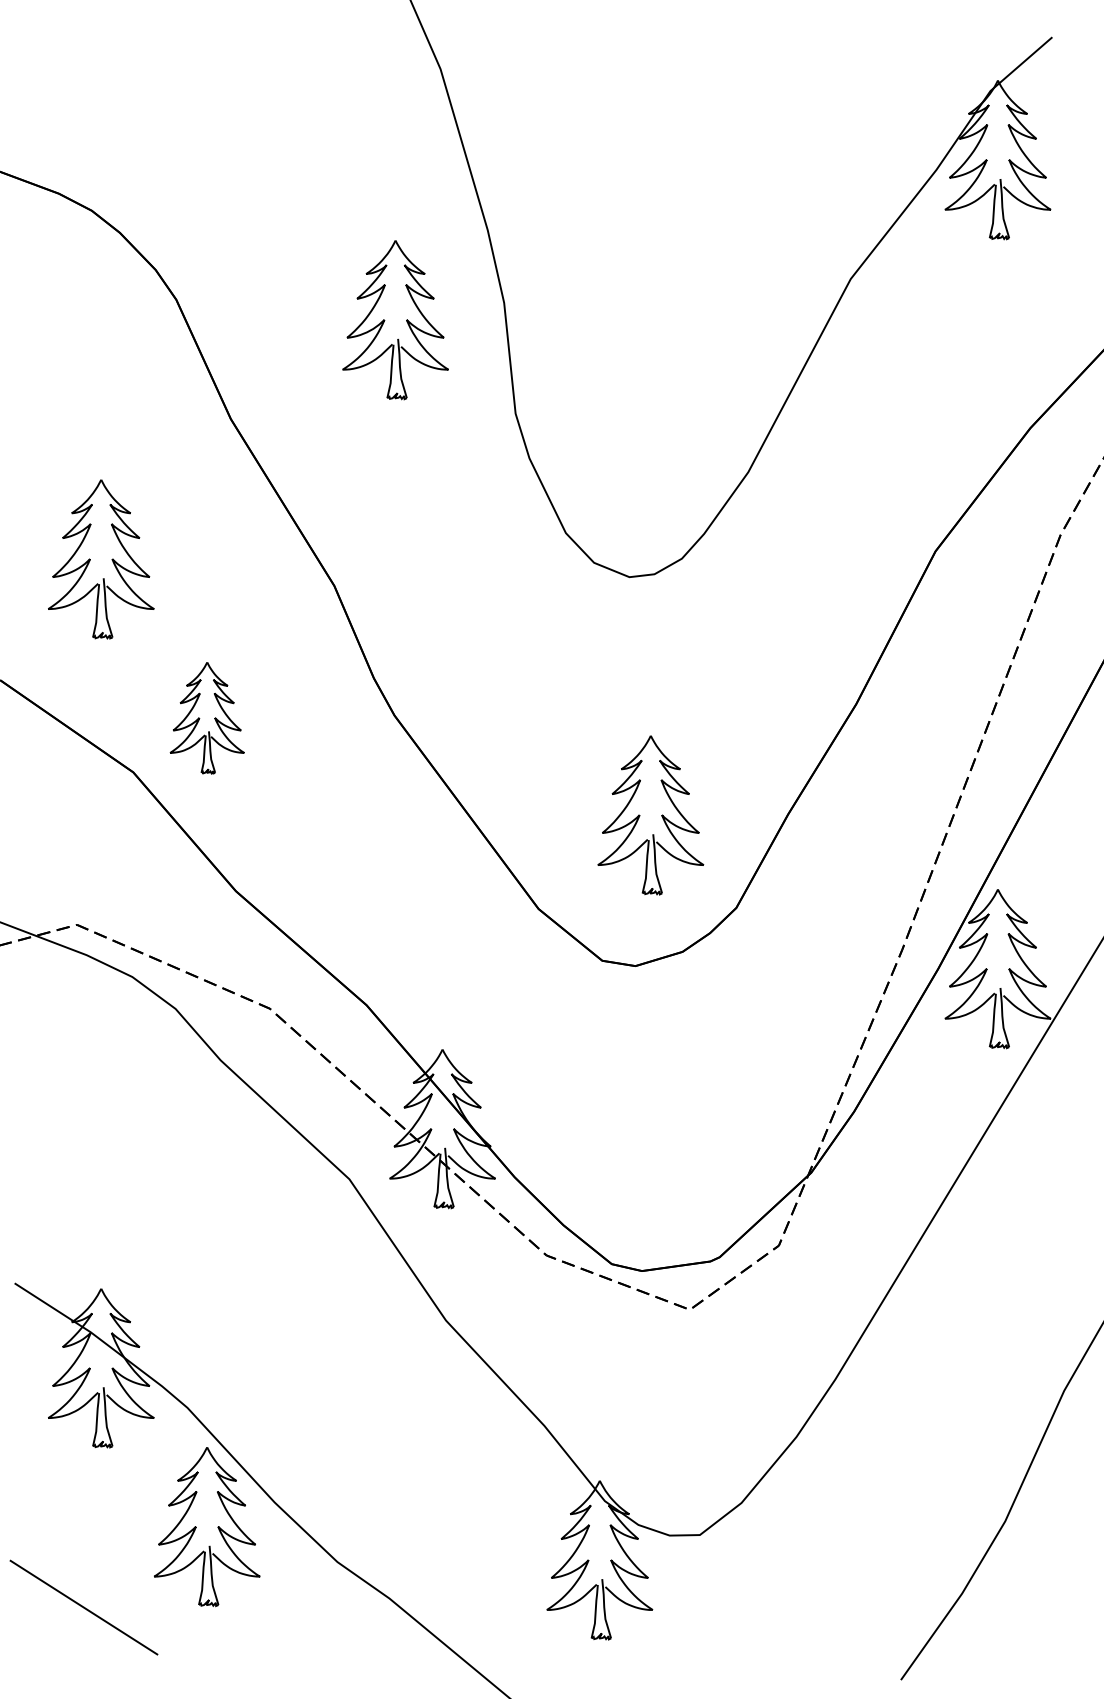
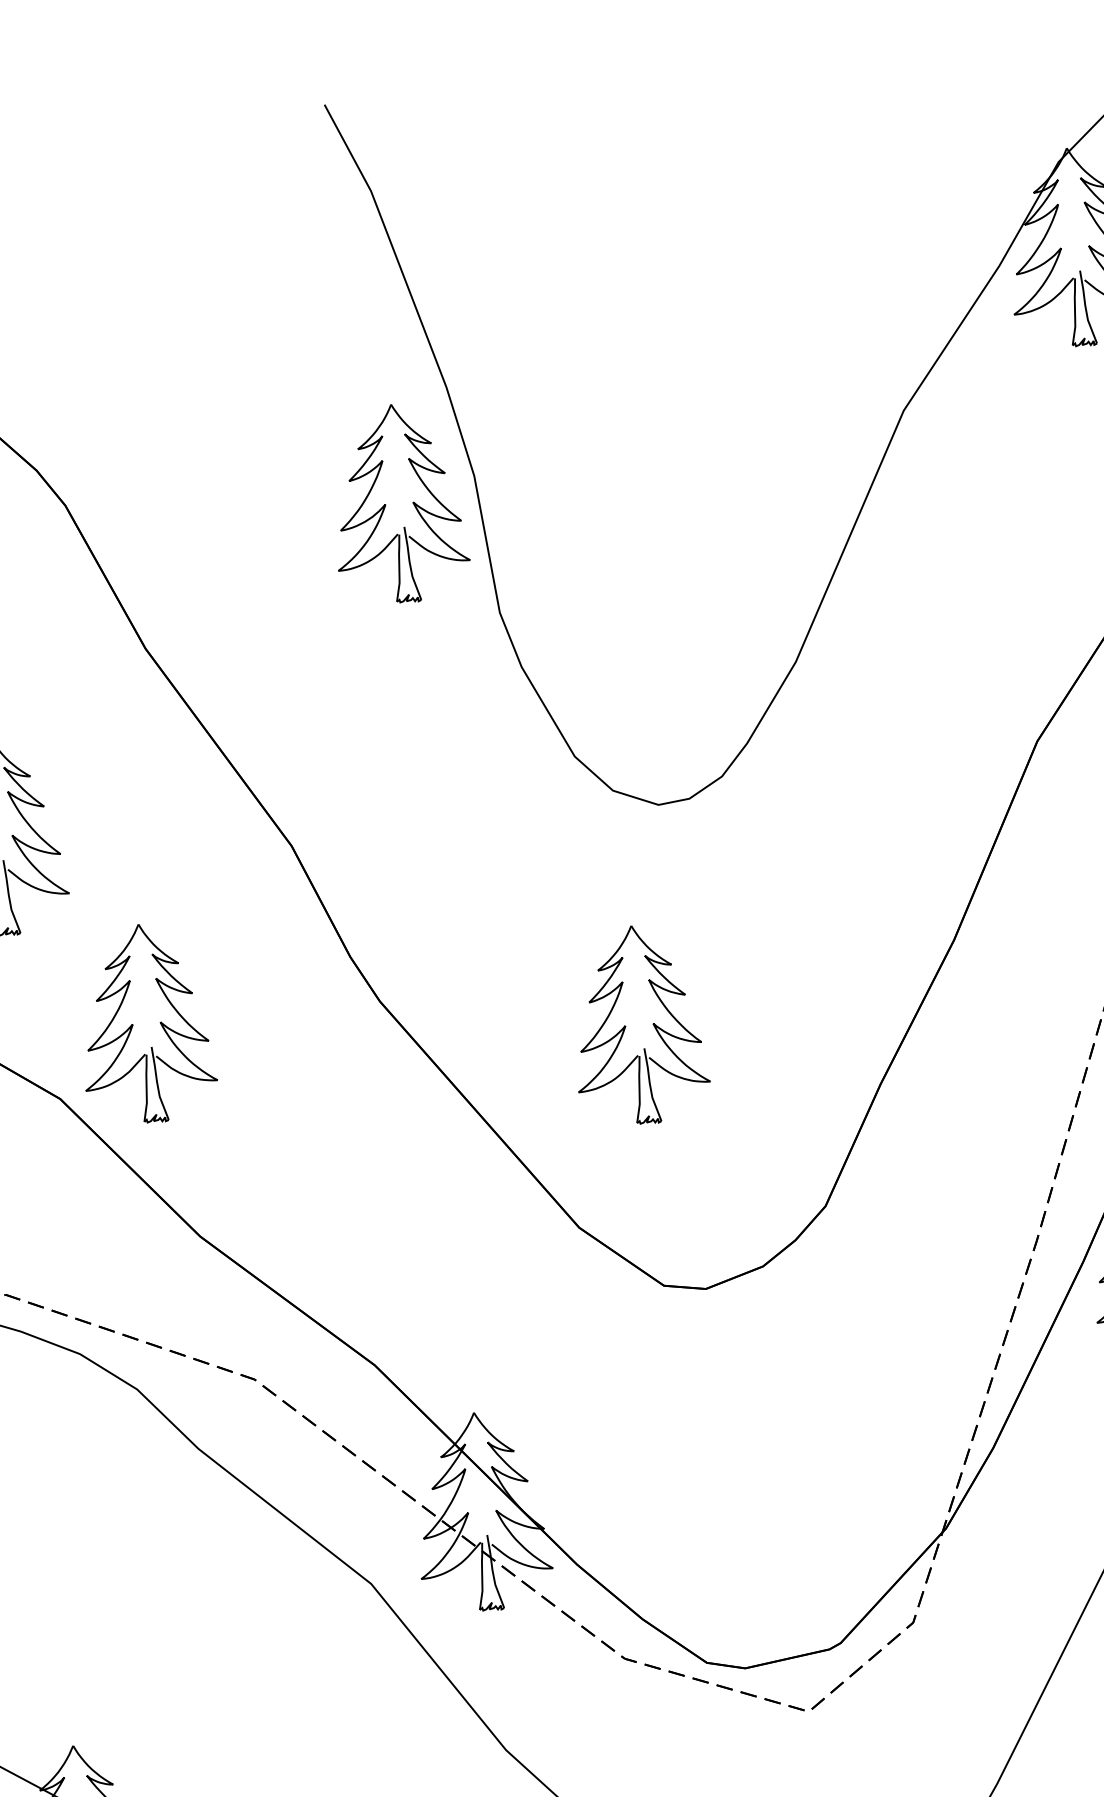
part: (395, 320) -> (399, 504), moved
part: (207, 718) -> (147, 1024), size x1.43
part: (650, 815) -> (639, 1025), moved

